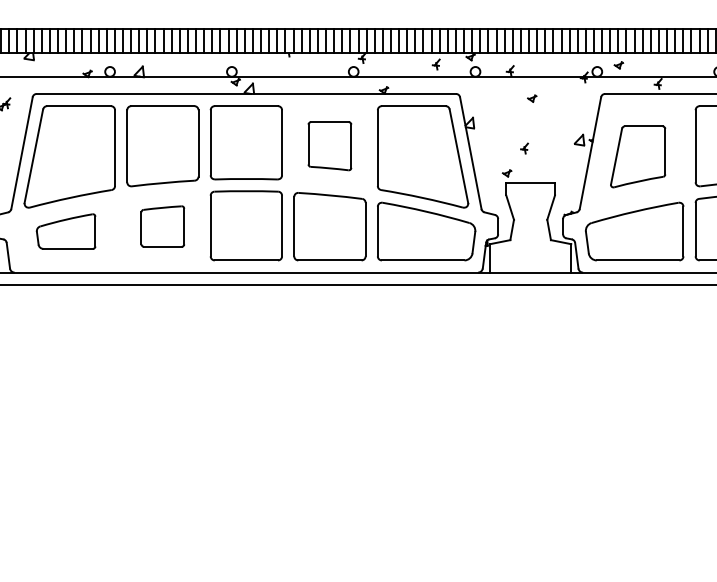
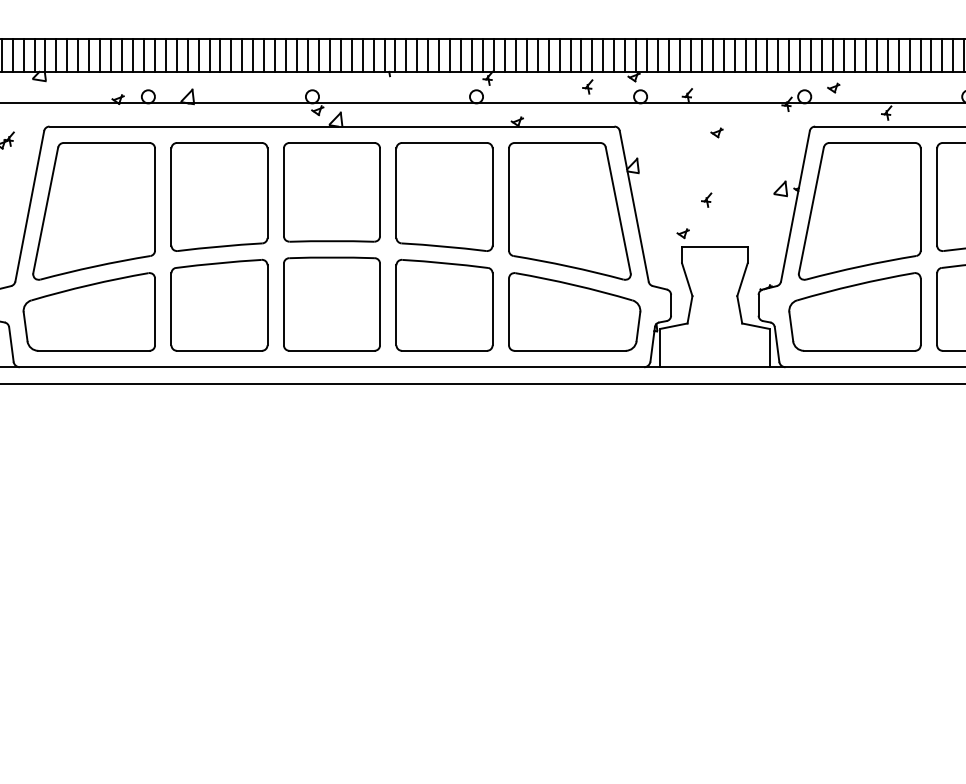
part: (329, 145) -> (444, 196), size x1.67
part: (638, 156) -> (859, 211), size x1.67
part: (162, 226) -> (219, 304), size x1.67
part: (65, 231) -> (88, 311), size x1.67

